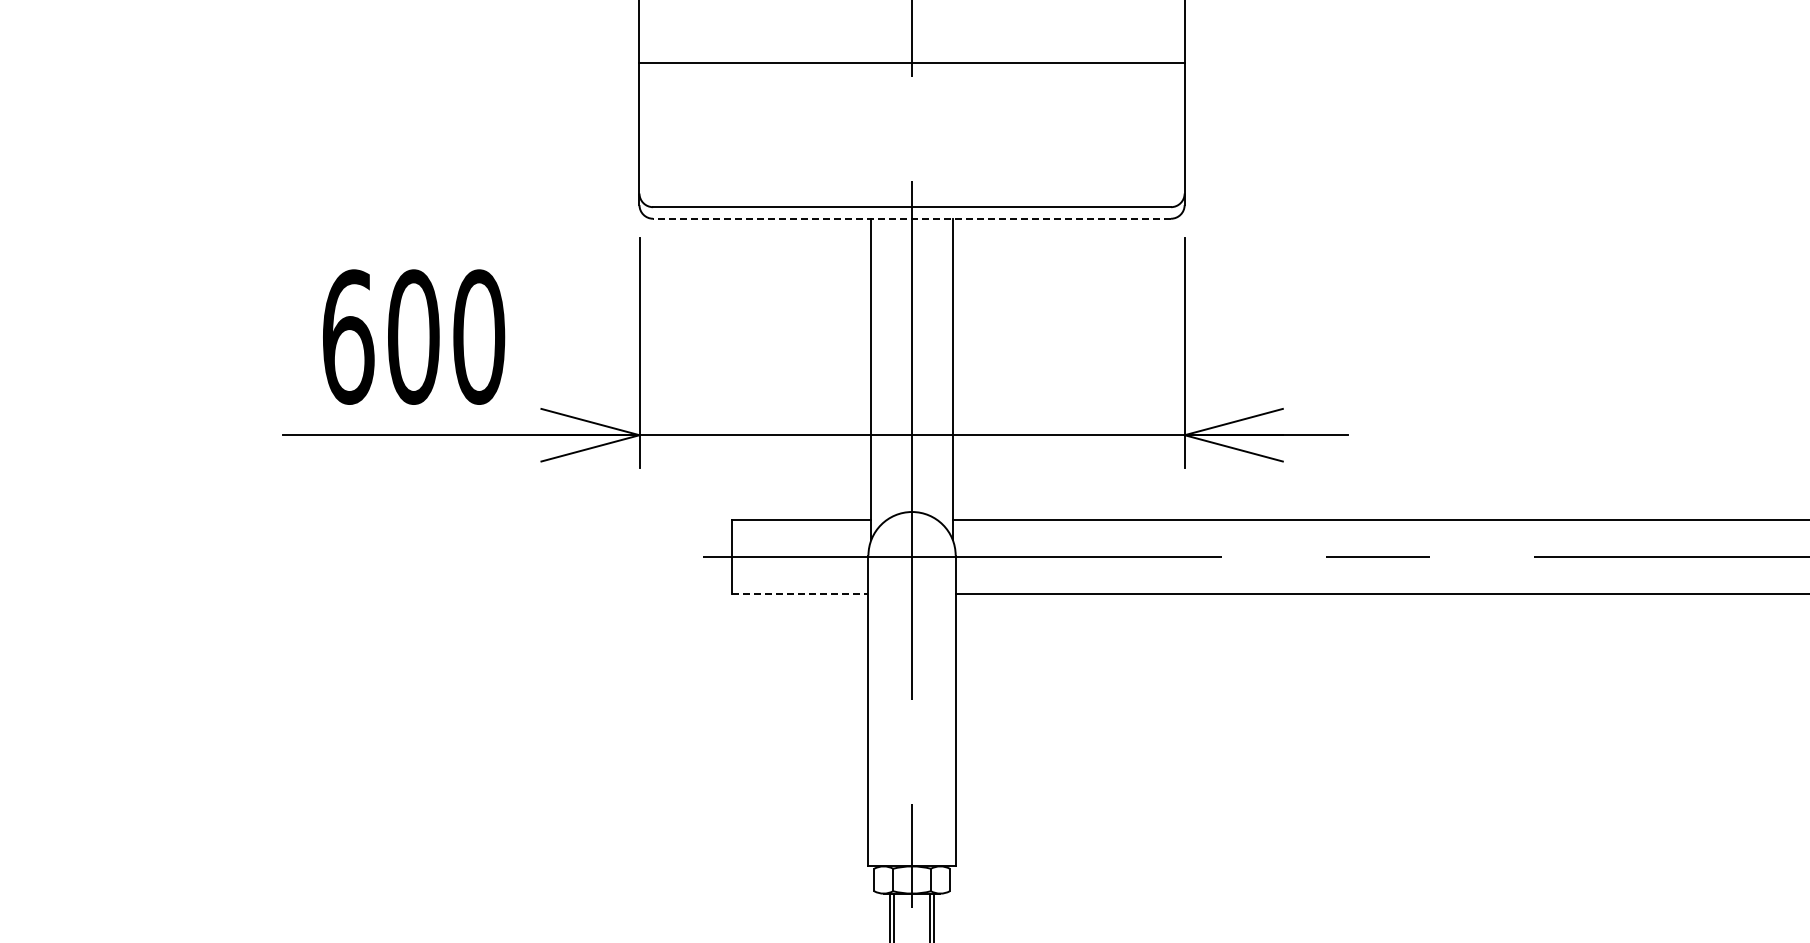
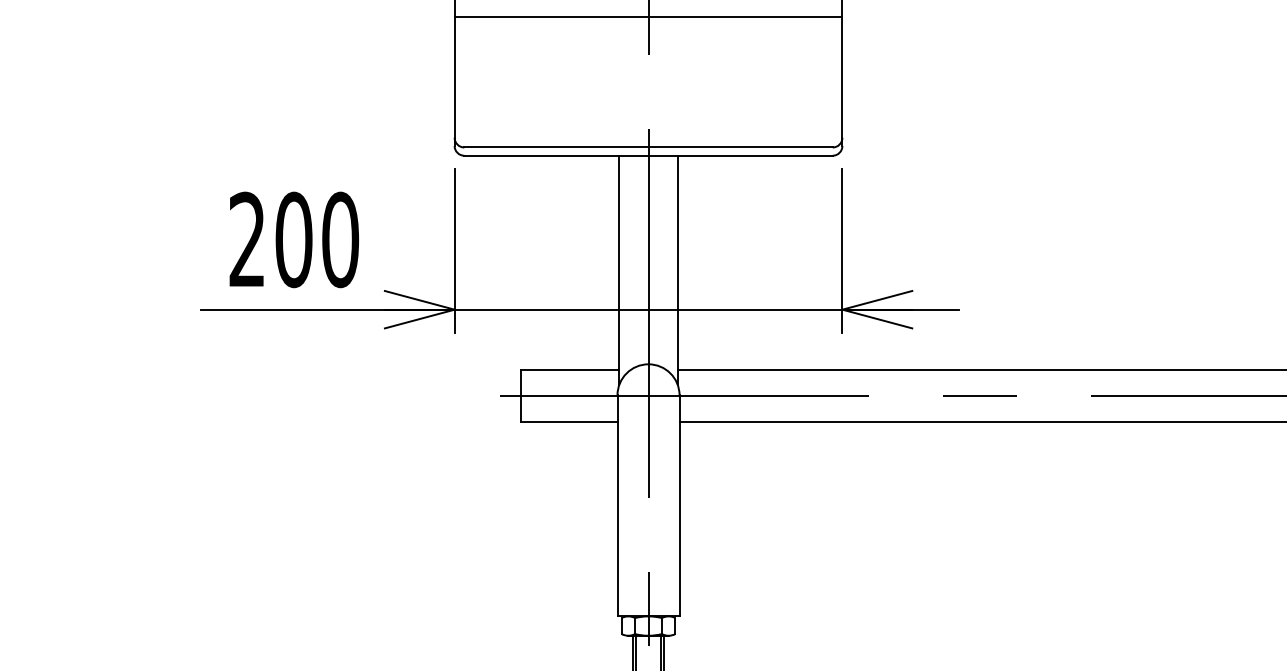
line: (911, 63) -> (648, 17), moved
line: (912, 218) -> (648, 155), dashed -> solid
text: (348, 336) -> (247, 239), 600 -> 200
line: (800, 593) -> (569, 422), dashed -> solid

